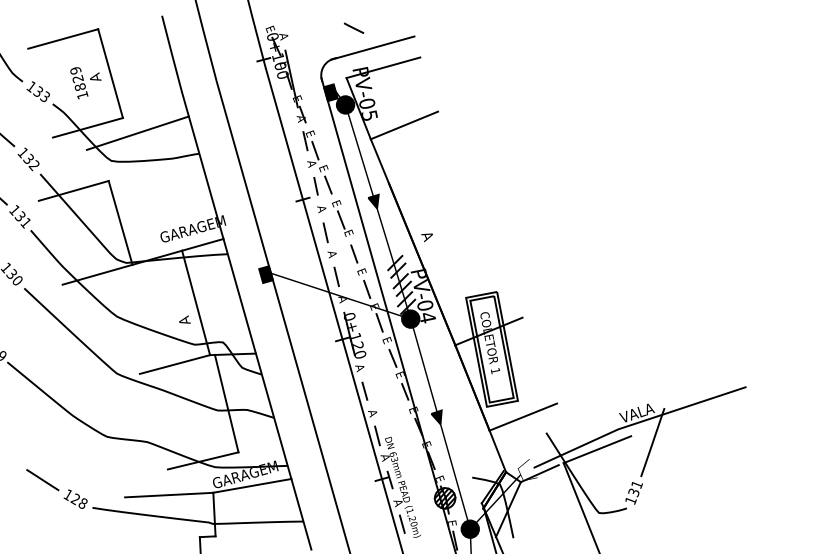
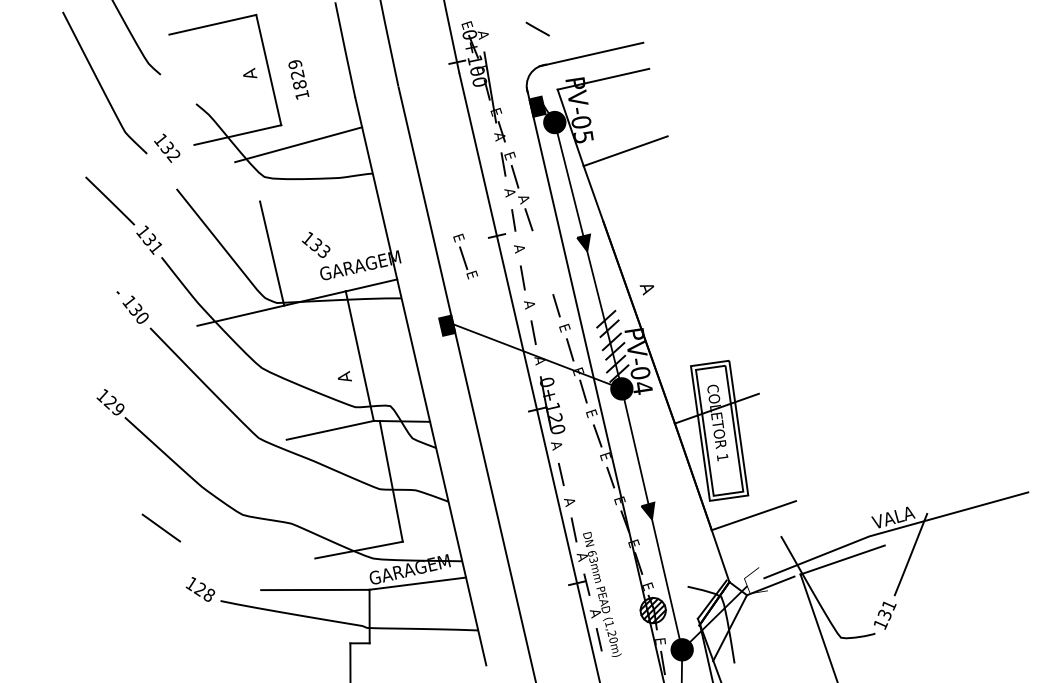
line: (353, 27) -> (537, 28), moved
text: (78, 82) -> (298, 79), moved
text: (37, 91) -> (315, 244), moved
text: (28, 158) -> (167, 147), moved
text: (323, 168) -> (524, 199), E -> A
line: (73, 190) -> (216, 211), removed
part: (342, 218) -> (465, 256), moved
line: (42, 479) -> (161, 527), moved

